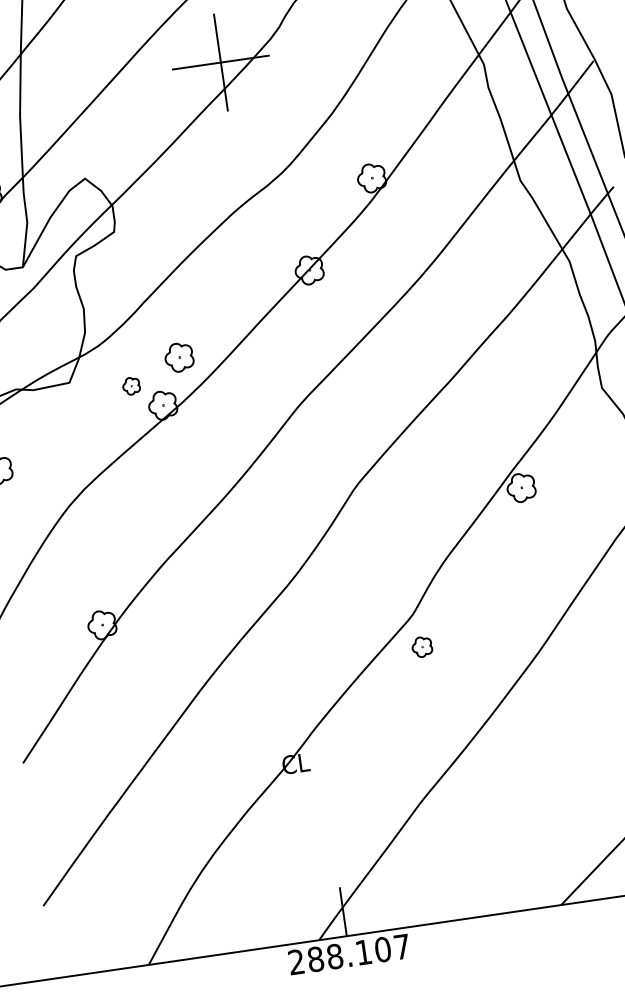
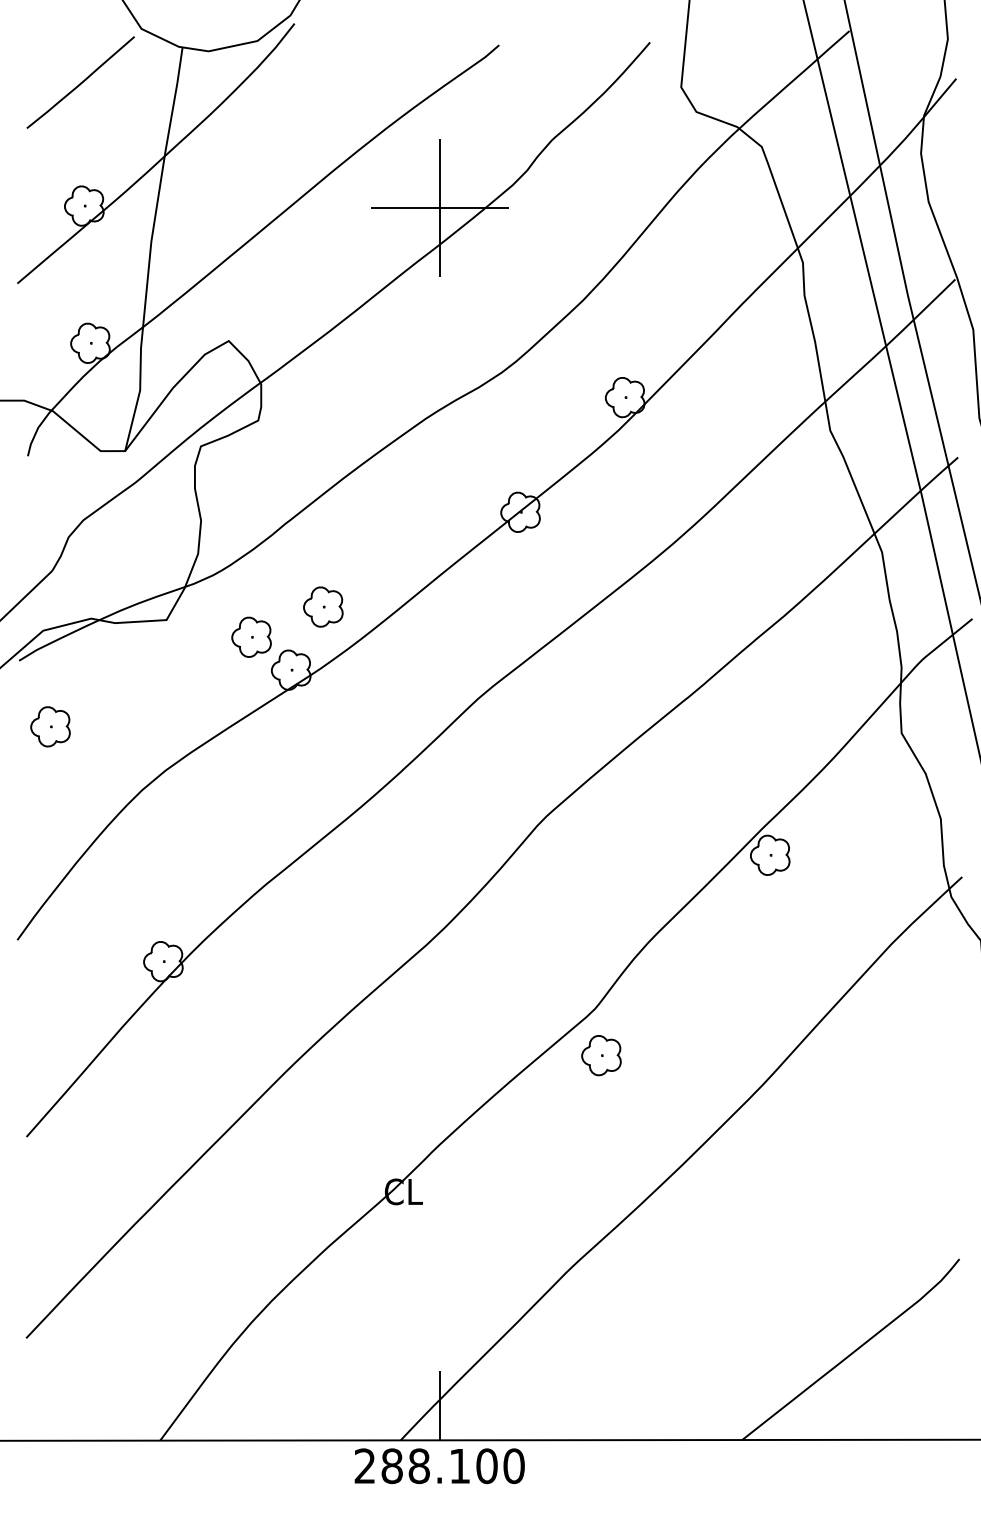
part: (131, 385) -> (251, 636), size x1.67
part: (422, 646) -> (601, 1055), size x1.43
text: (401, 947) -> (513, 1466), 288.107 -> 288.100

